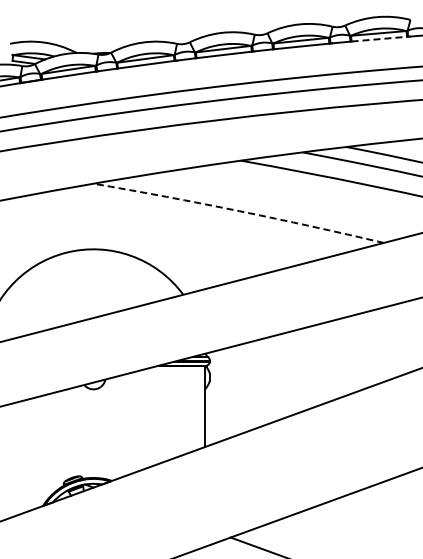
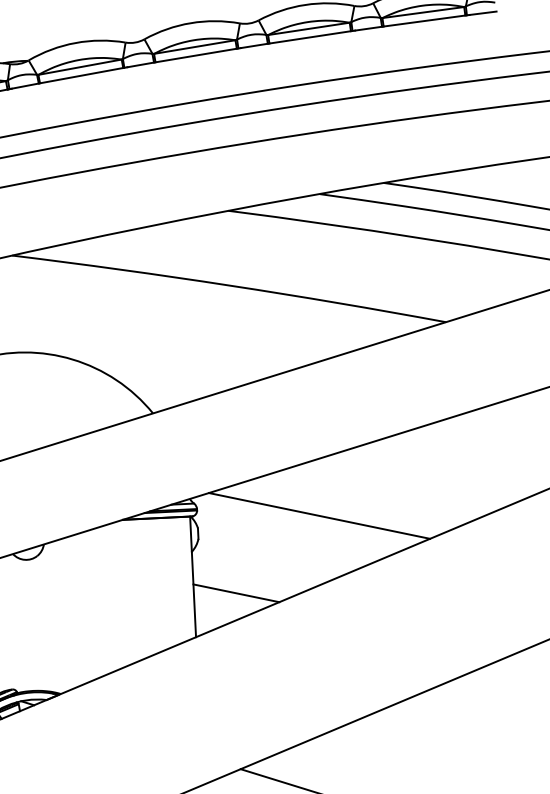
line: (379, 39) -> (424, 21), dashed -> solid
arc: (239, 211) -> (230, 286), dashed -> solid
line: (292, 369) -> (319, 516), added
line: (233, 418) -> (236, 592), added

